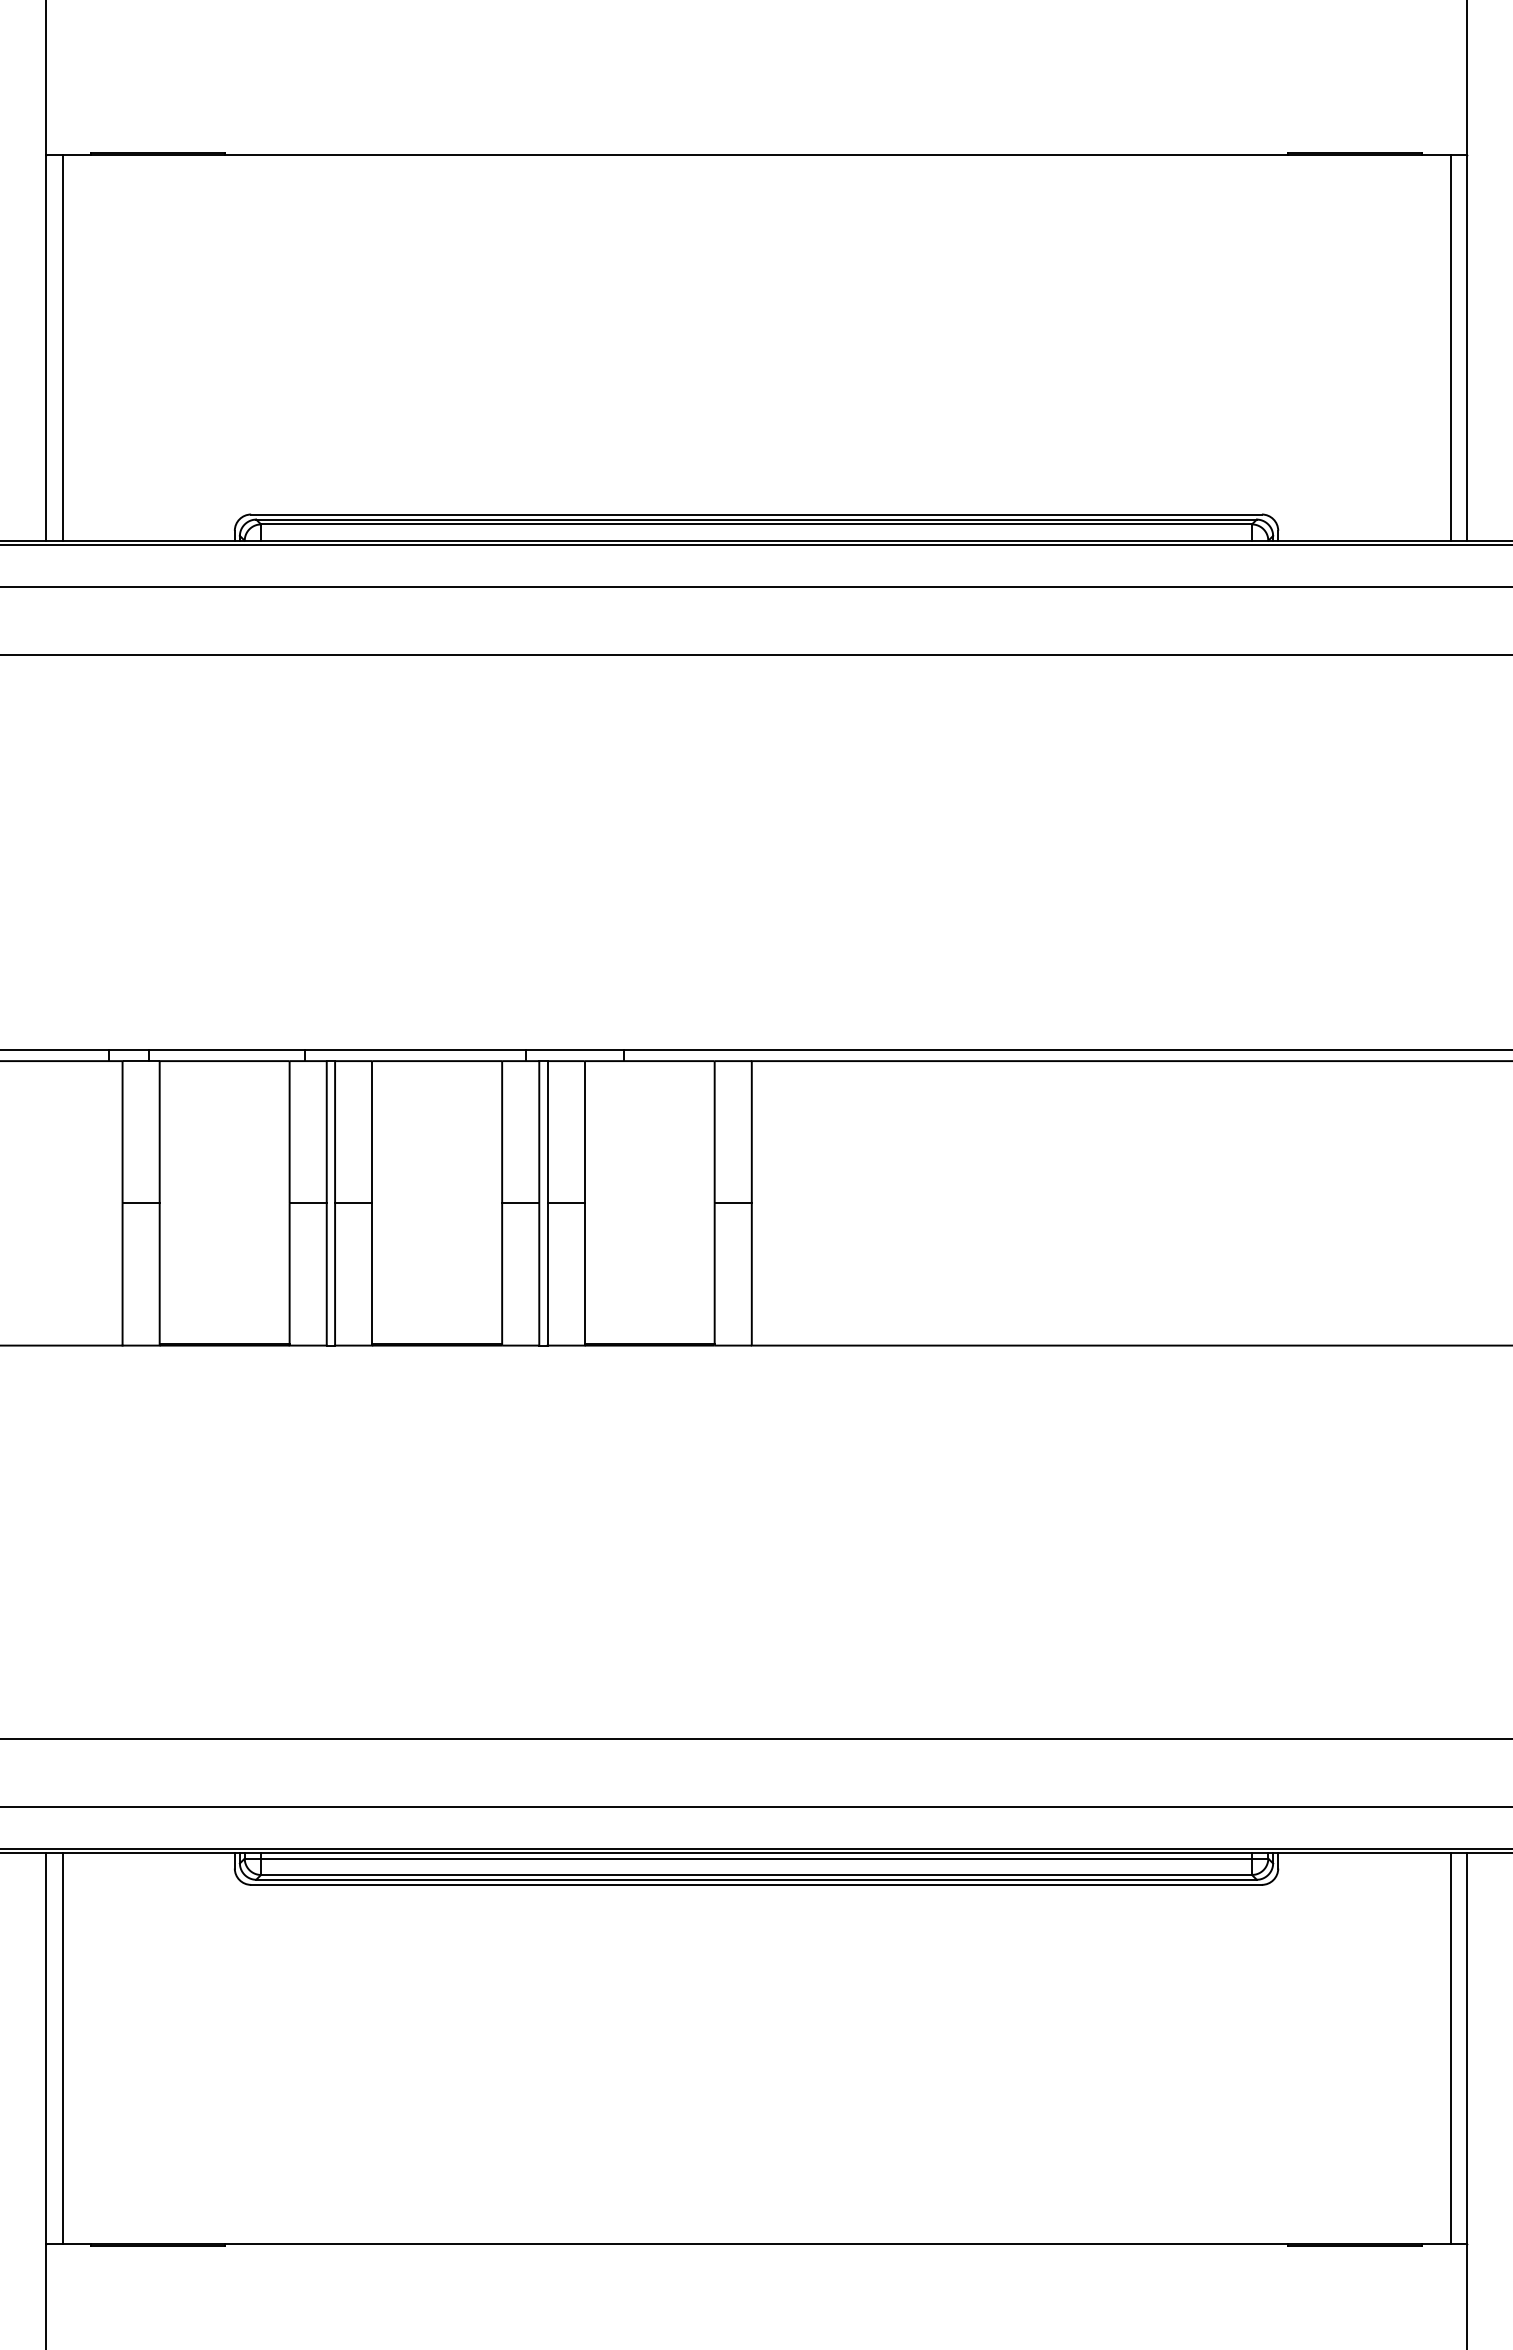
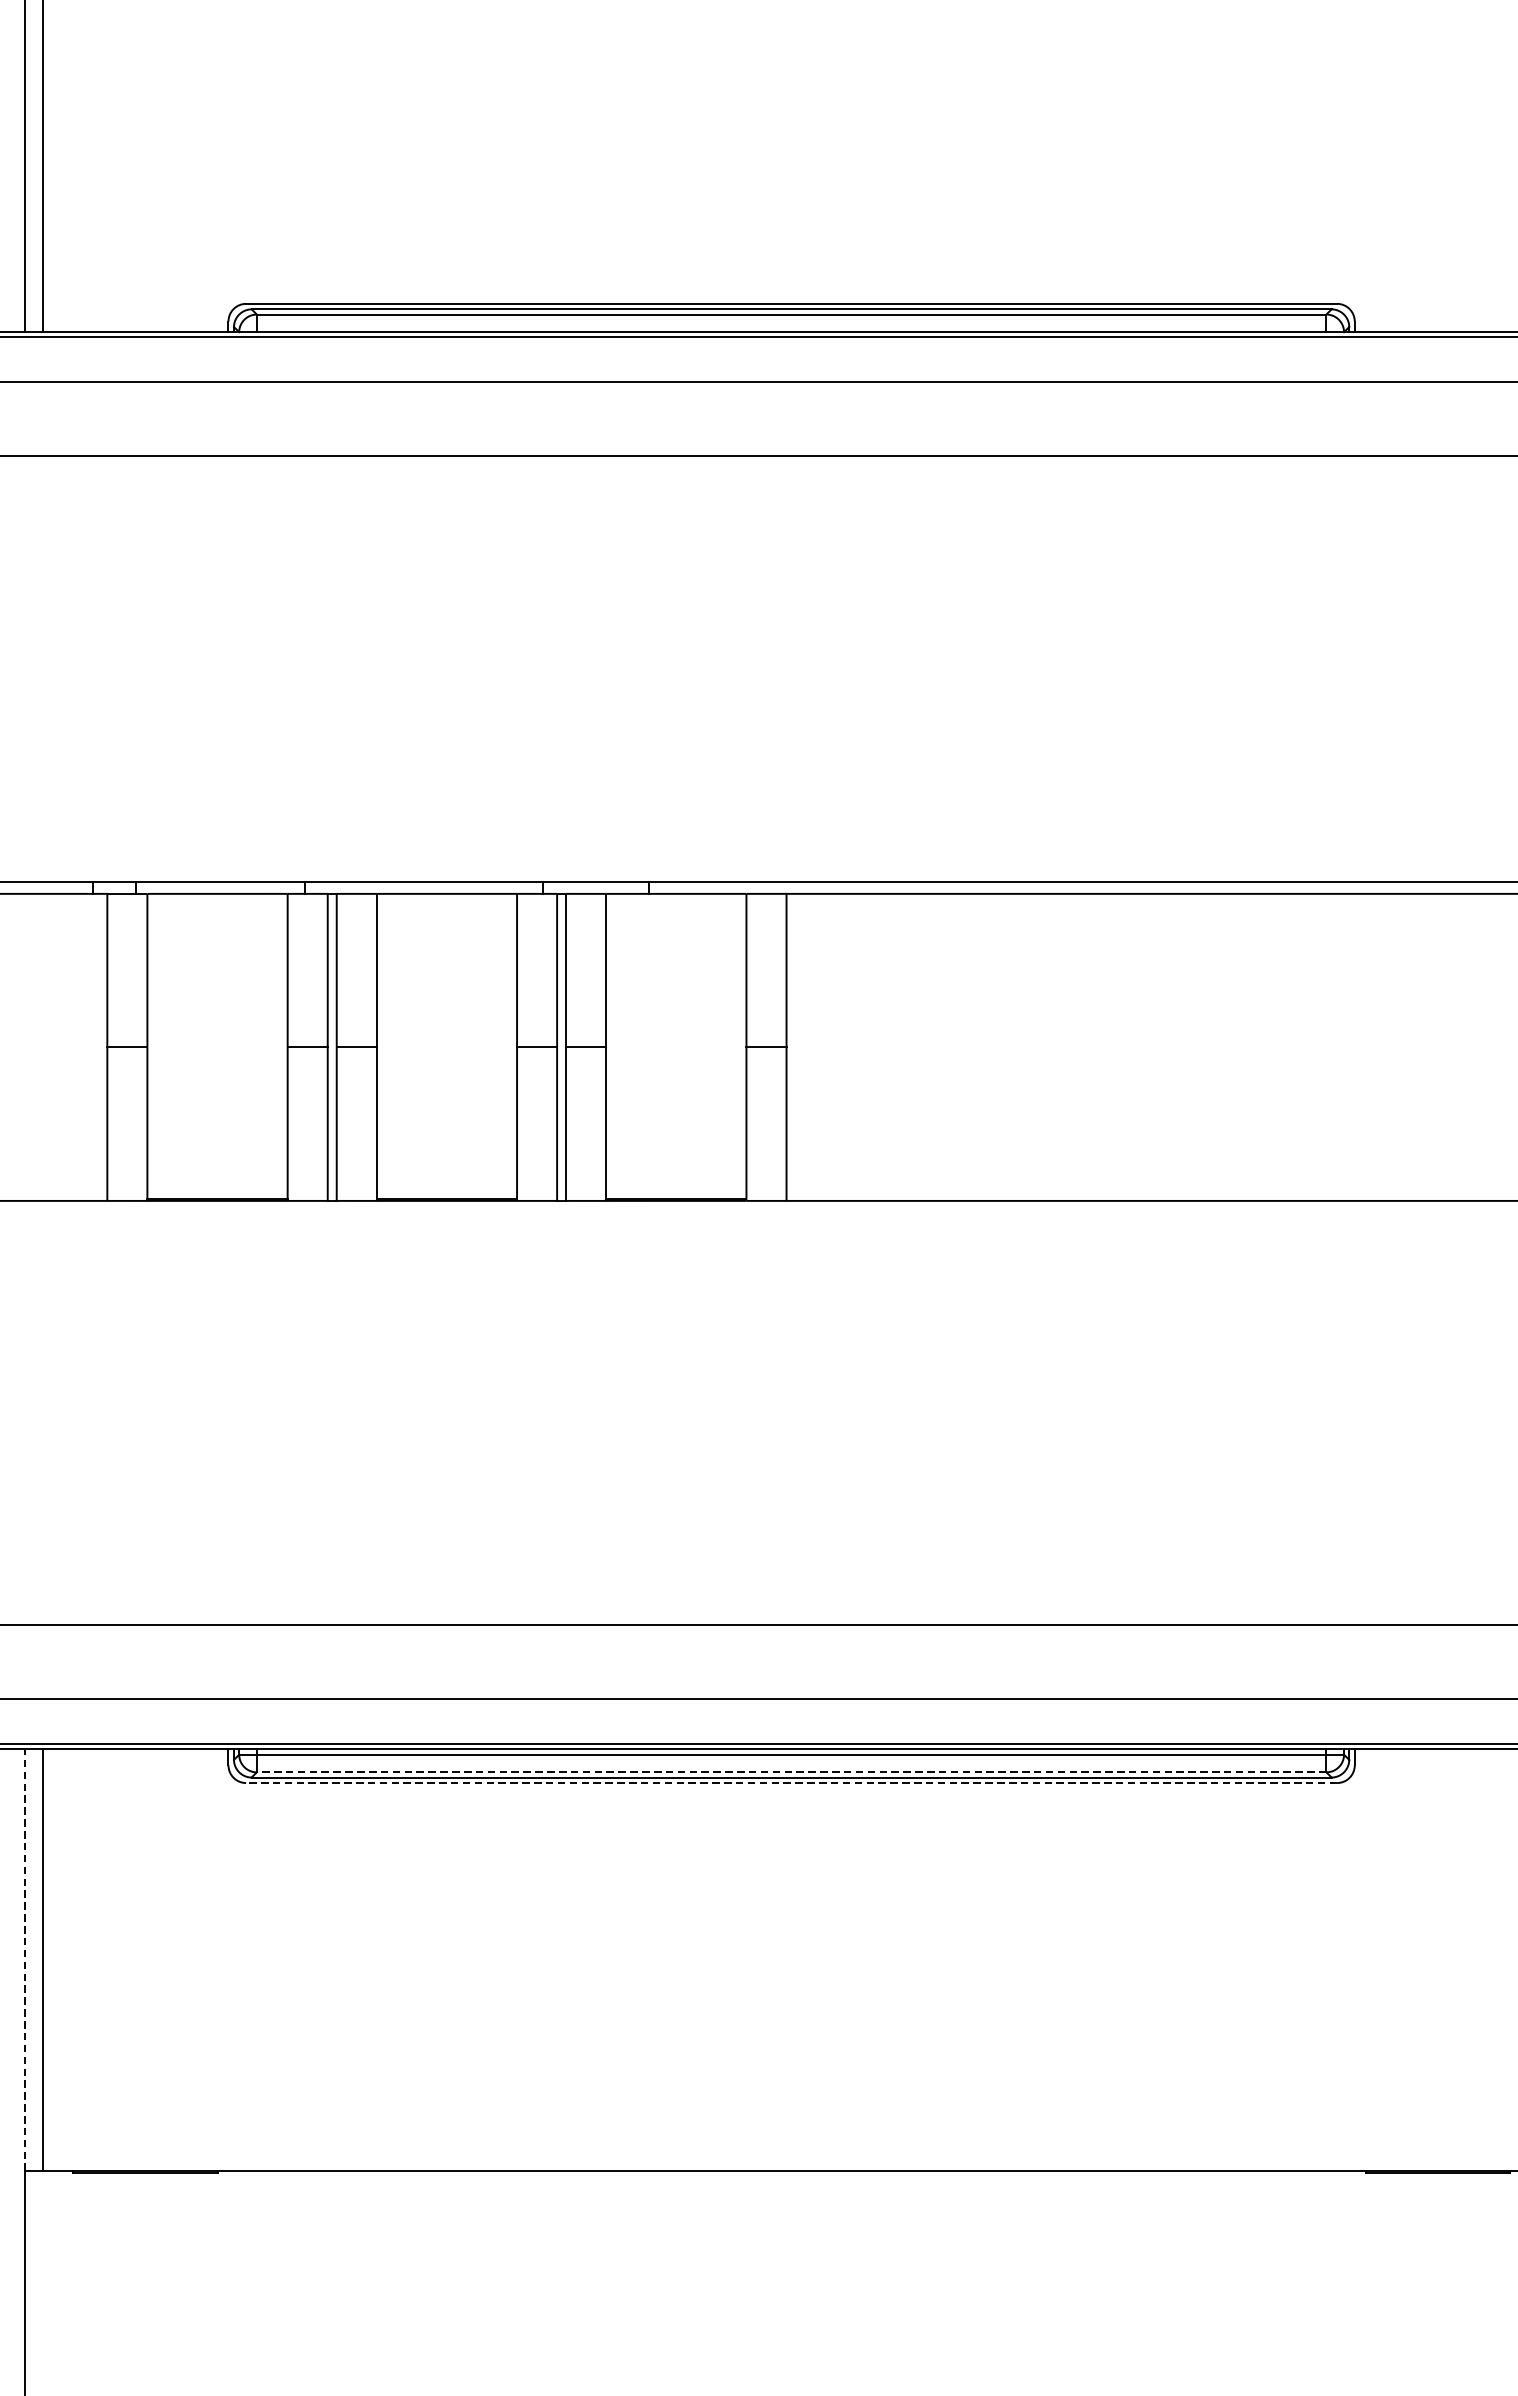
line: (756, 1874) -> (791, 1771), solid -> dashed
line: (756, 1884) -> (791, 1782), solid -> dashed
line: (46, 2048) -> (25, 1959), solid -> dashed

